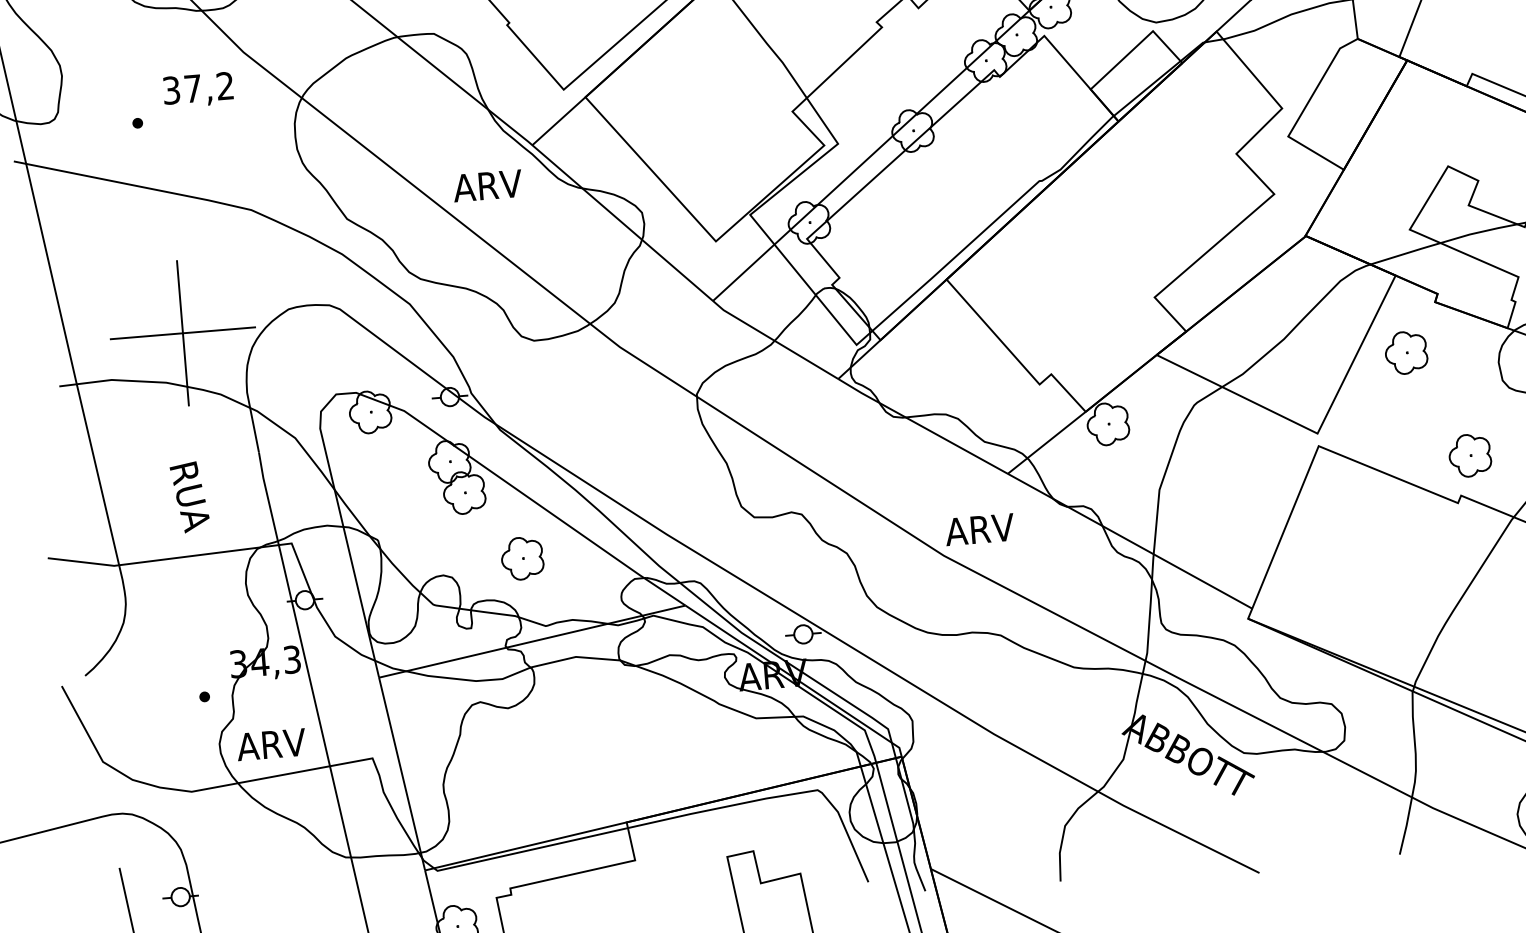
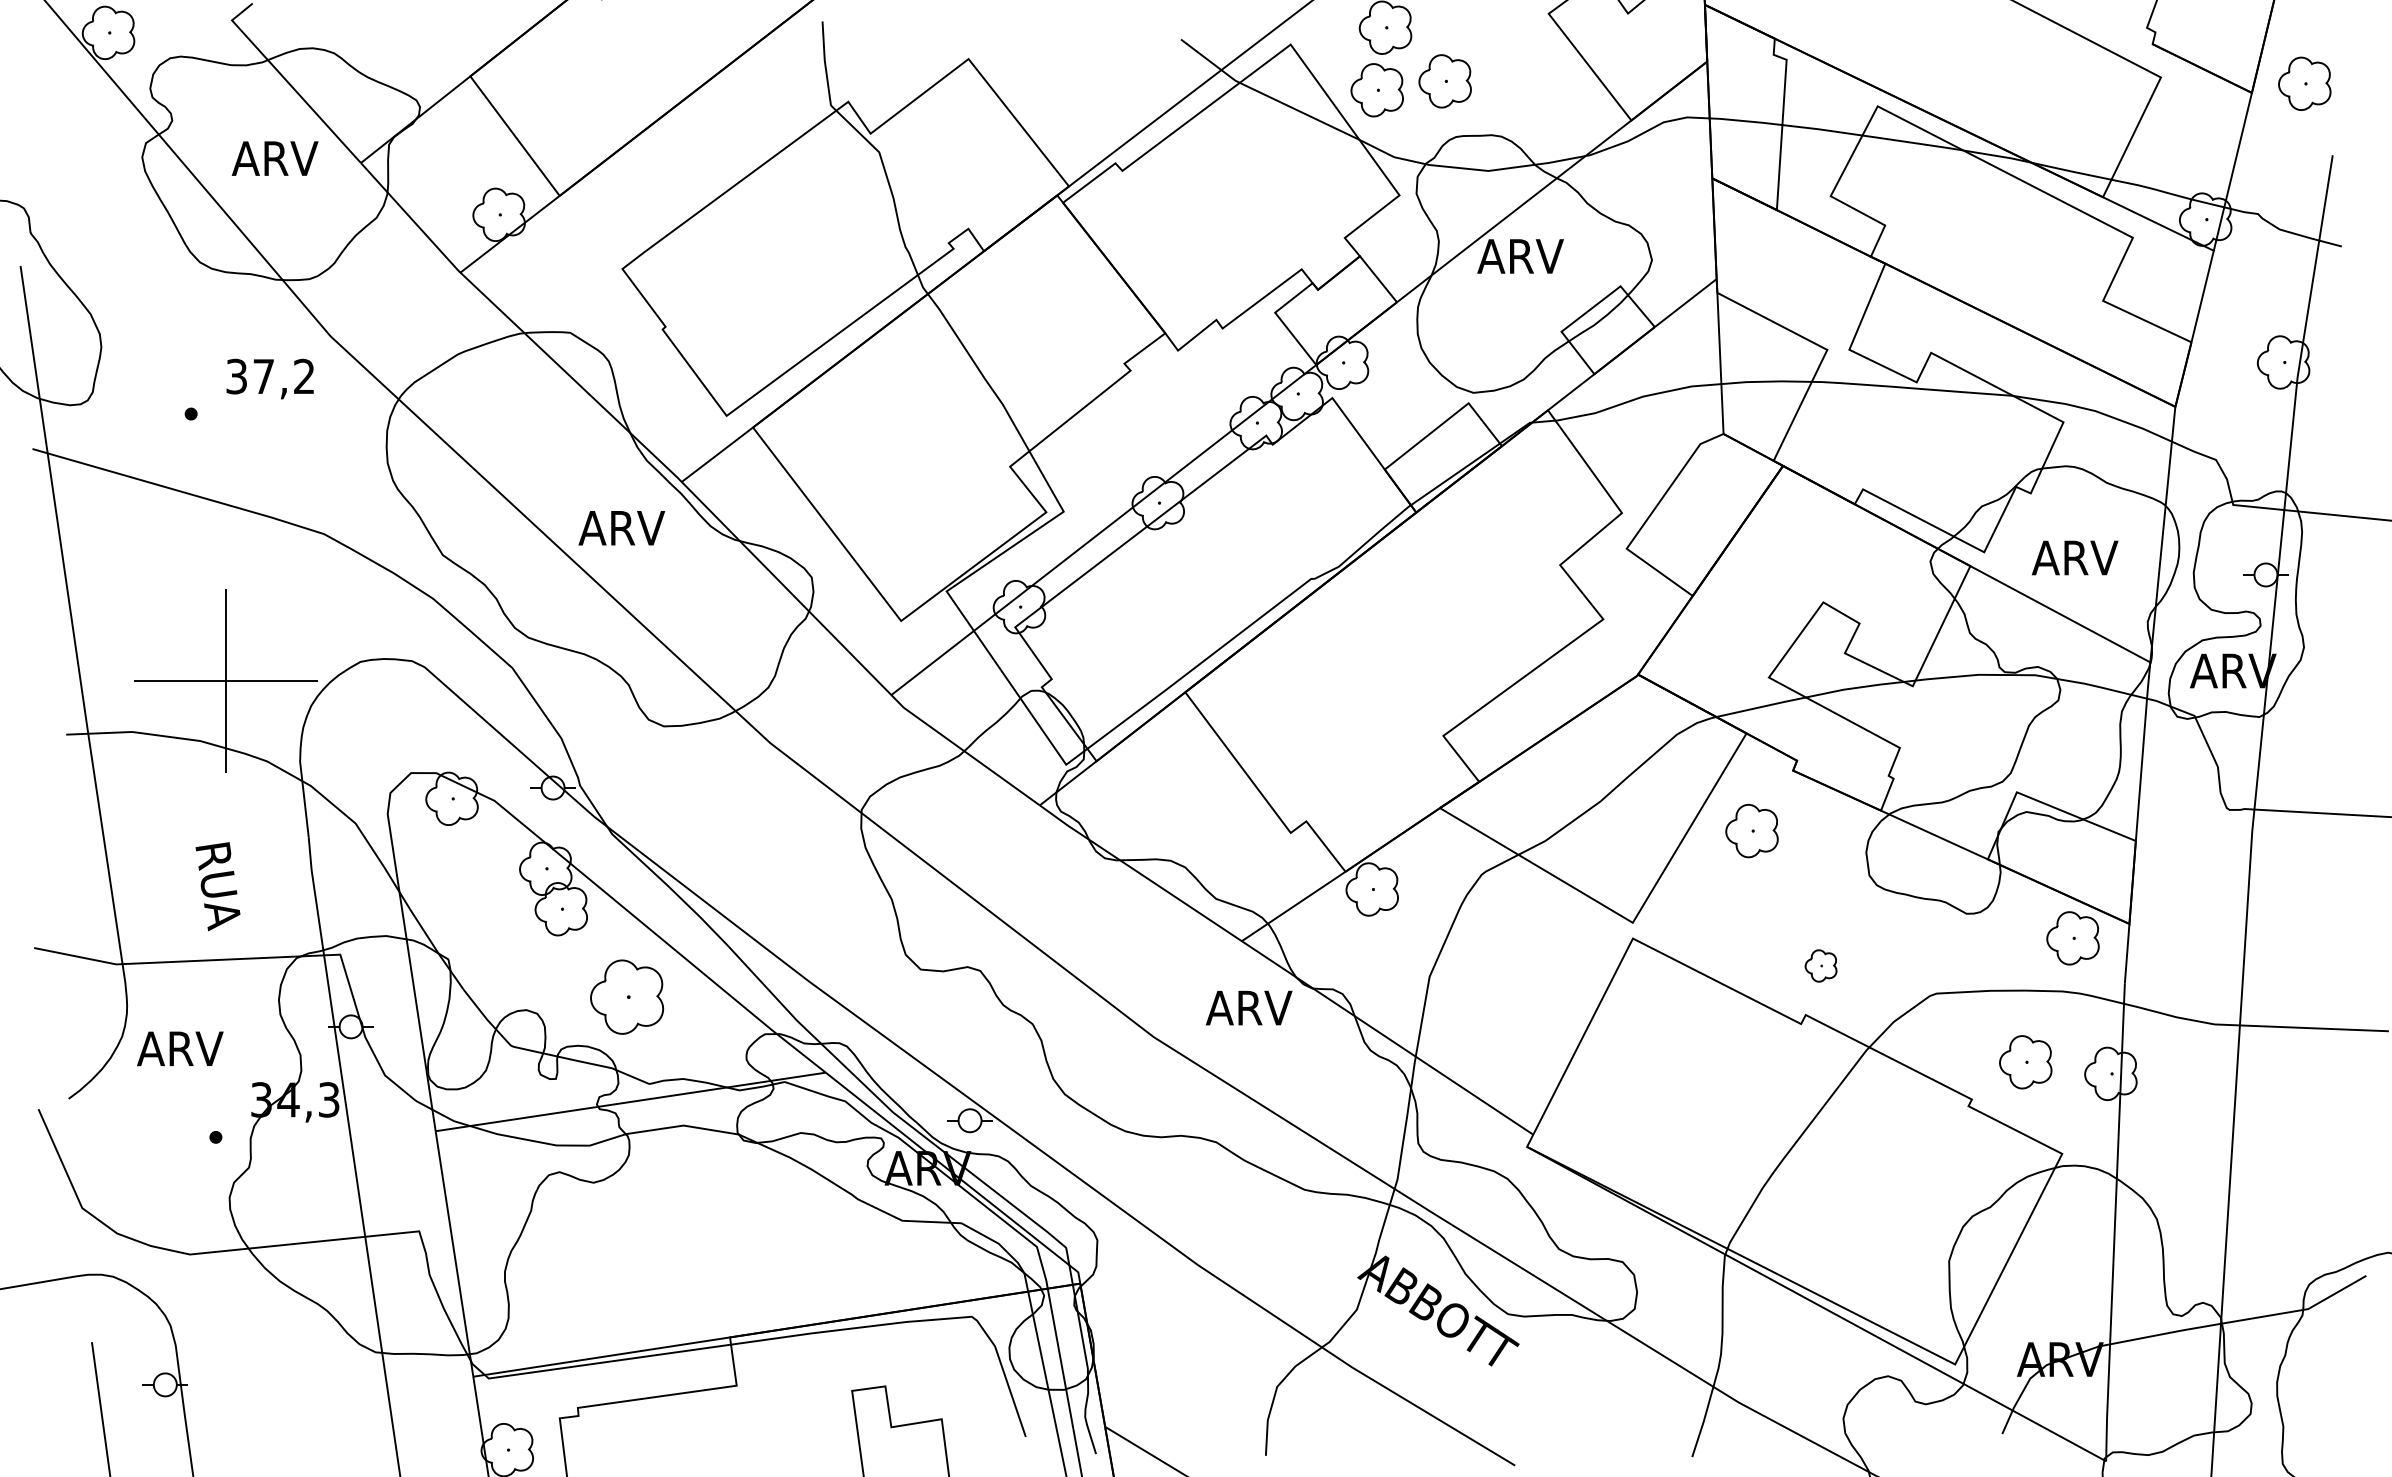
part: (1469, 455) -> (1820, 965), size x0.6
text: (980, 529) -> (1249, 1007), moved
part: (522, 558) -> (626, 997), size x1.4
text: (271, 744) -> (180, 1048), moved

